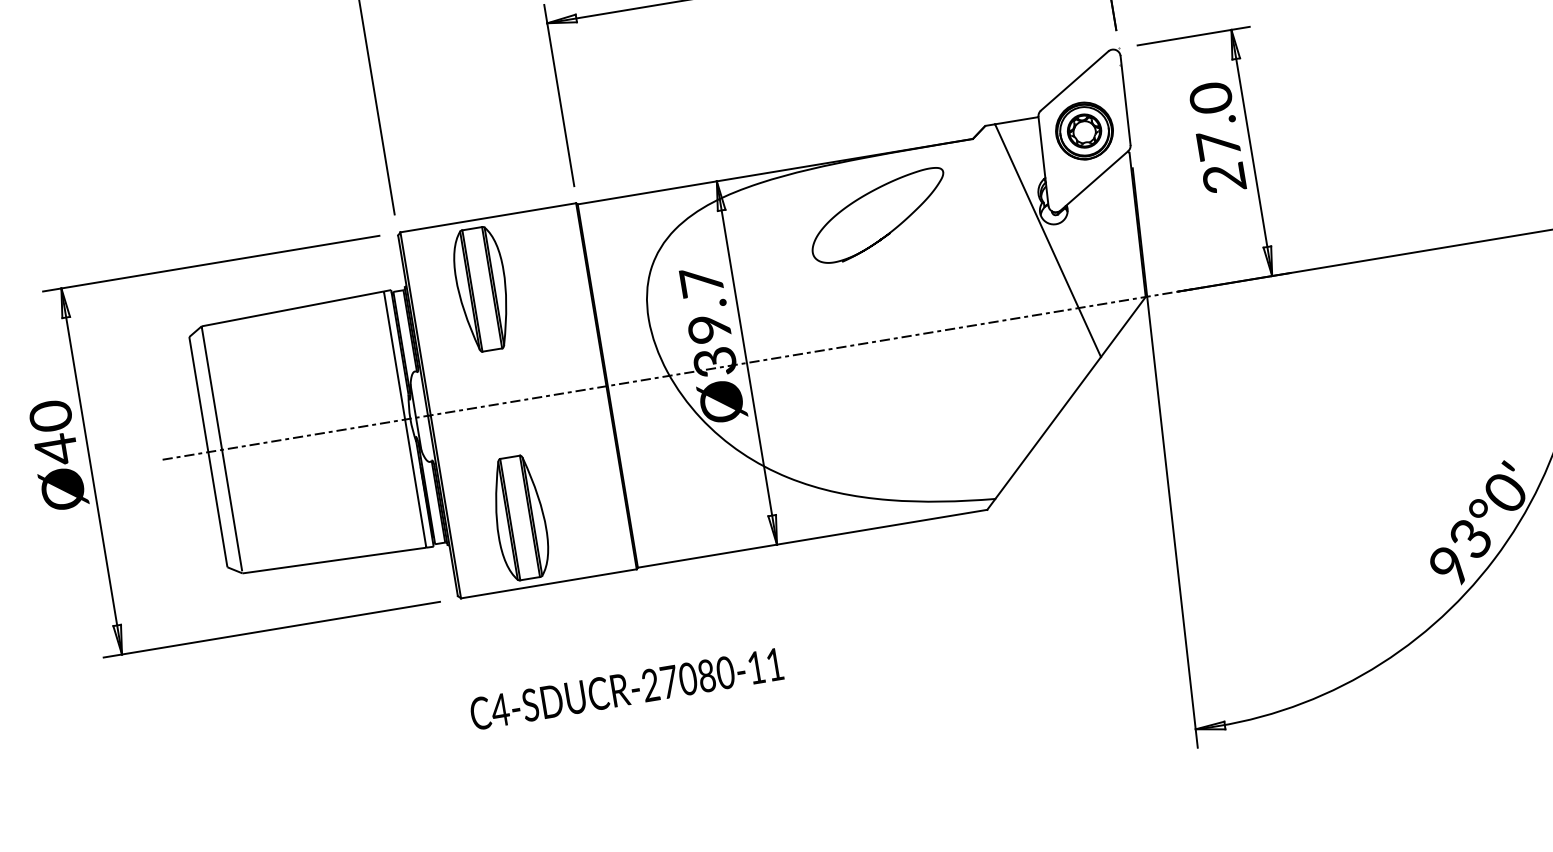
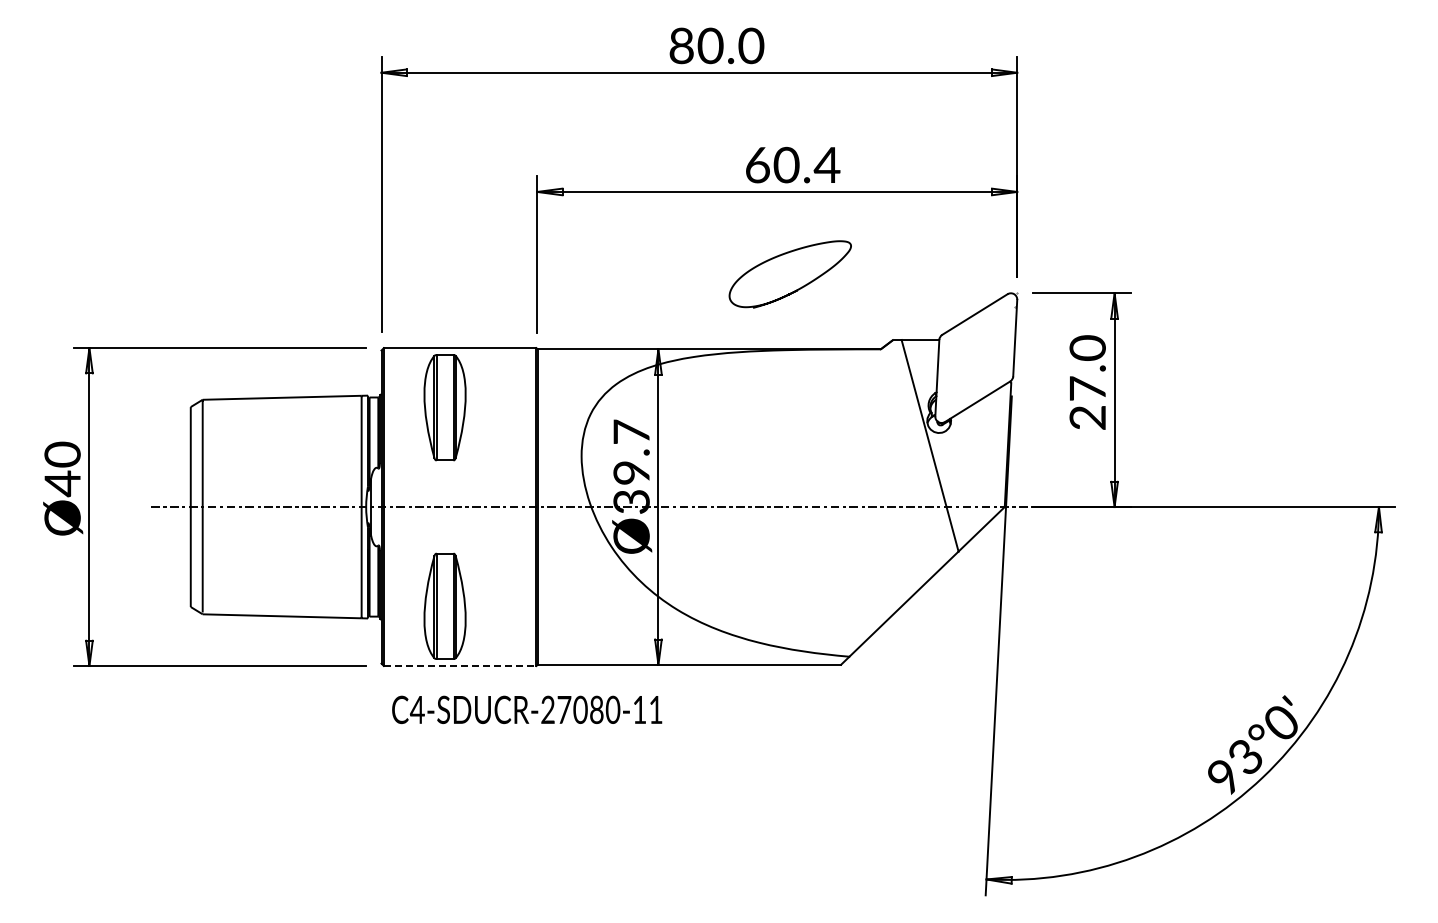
part: (1084, 130) -> (976, 357), removed
curve: (888, 232) -> (796, 289), moved
line: (549, 583) -> (460, 665), solid -> dashed
text: (626, 688) -> (527, 709), moved

